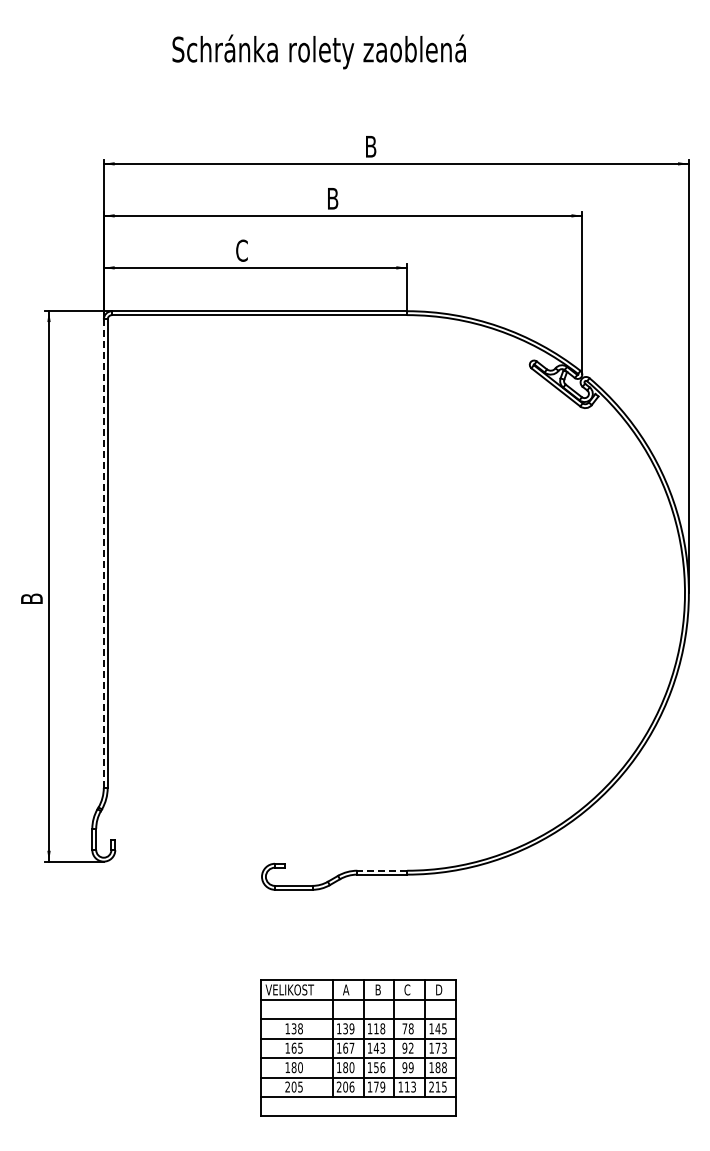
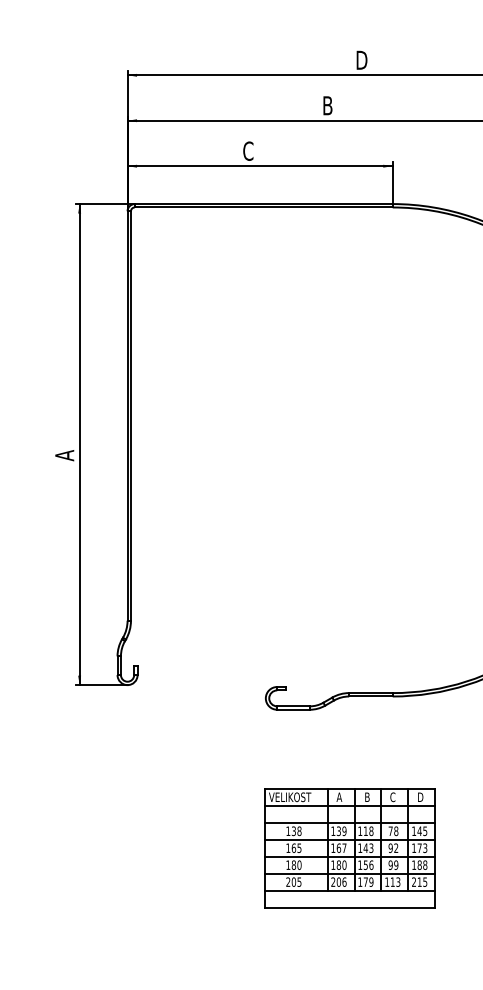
text: (373, 146) -> (363, 60), B -> D
line: (103, 553) -> (127, 415), dashed -> solid
text: (31, 598) -> (64, 455), B -> A
line: (382, 870) -> (371, 692), dashed -> solid

